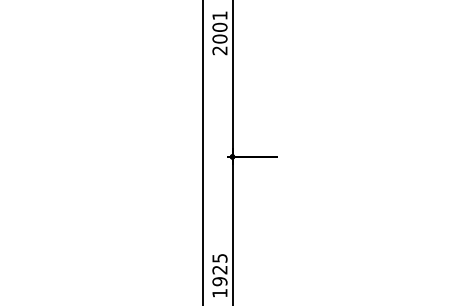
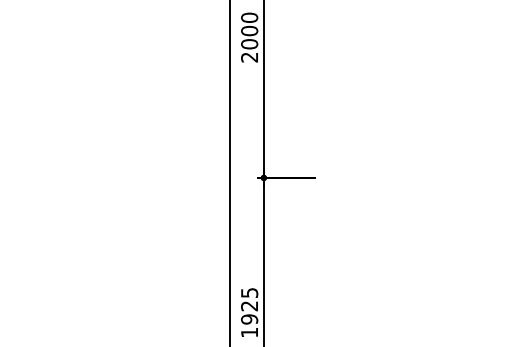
text: (219, 15) -> (249, 17), 2001 -> 2000

